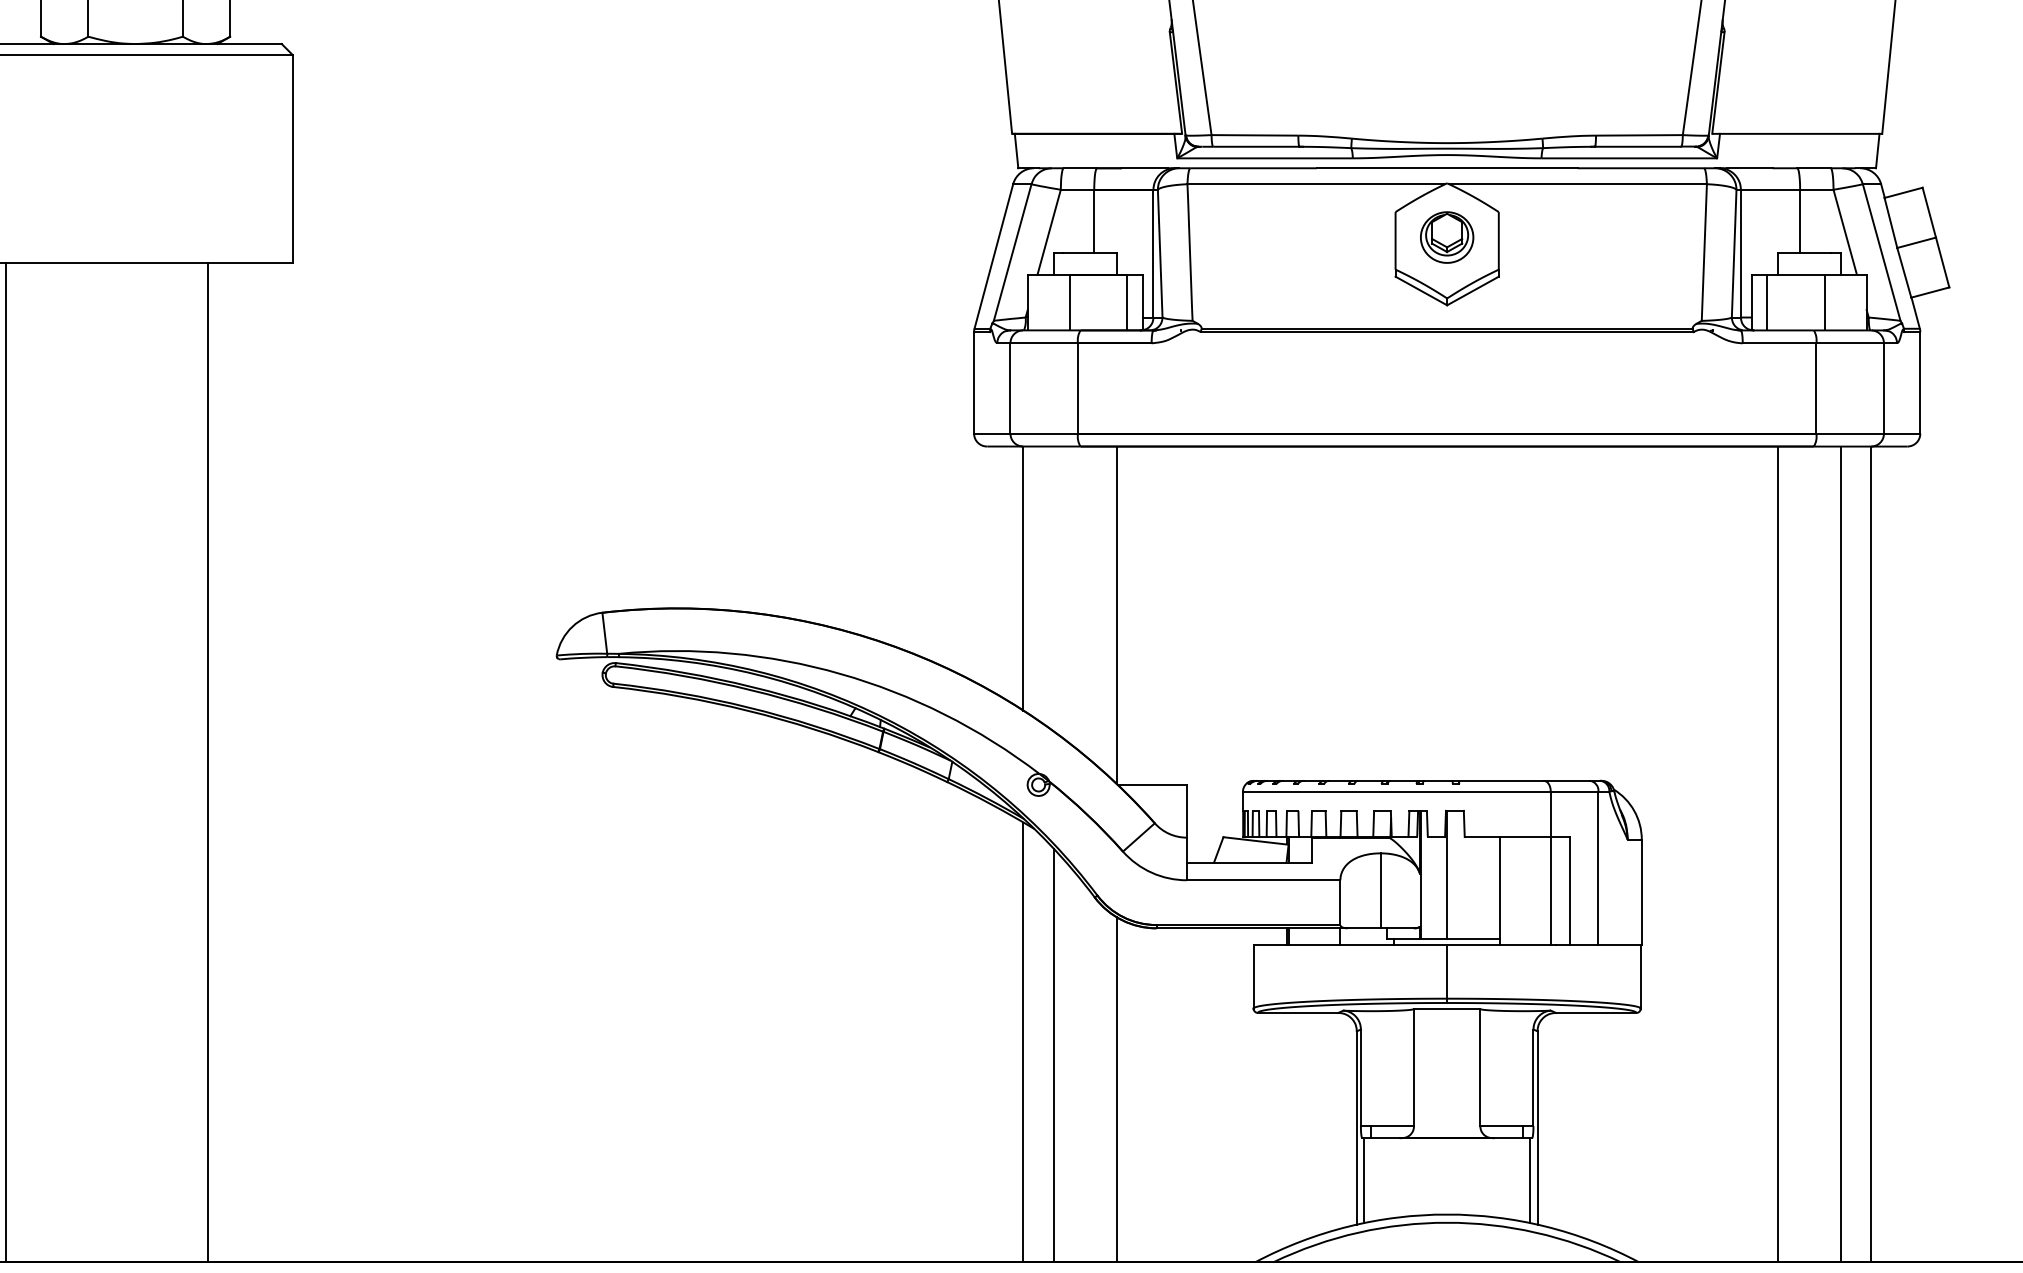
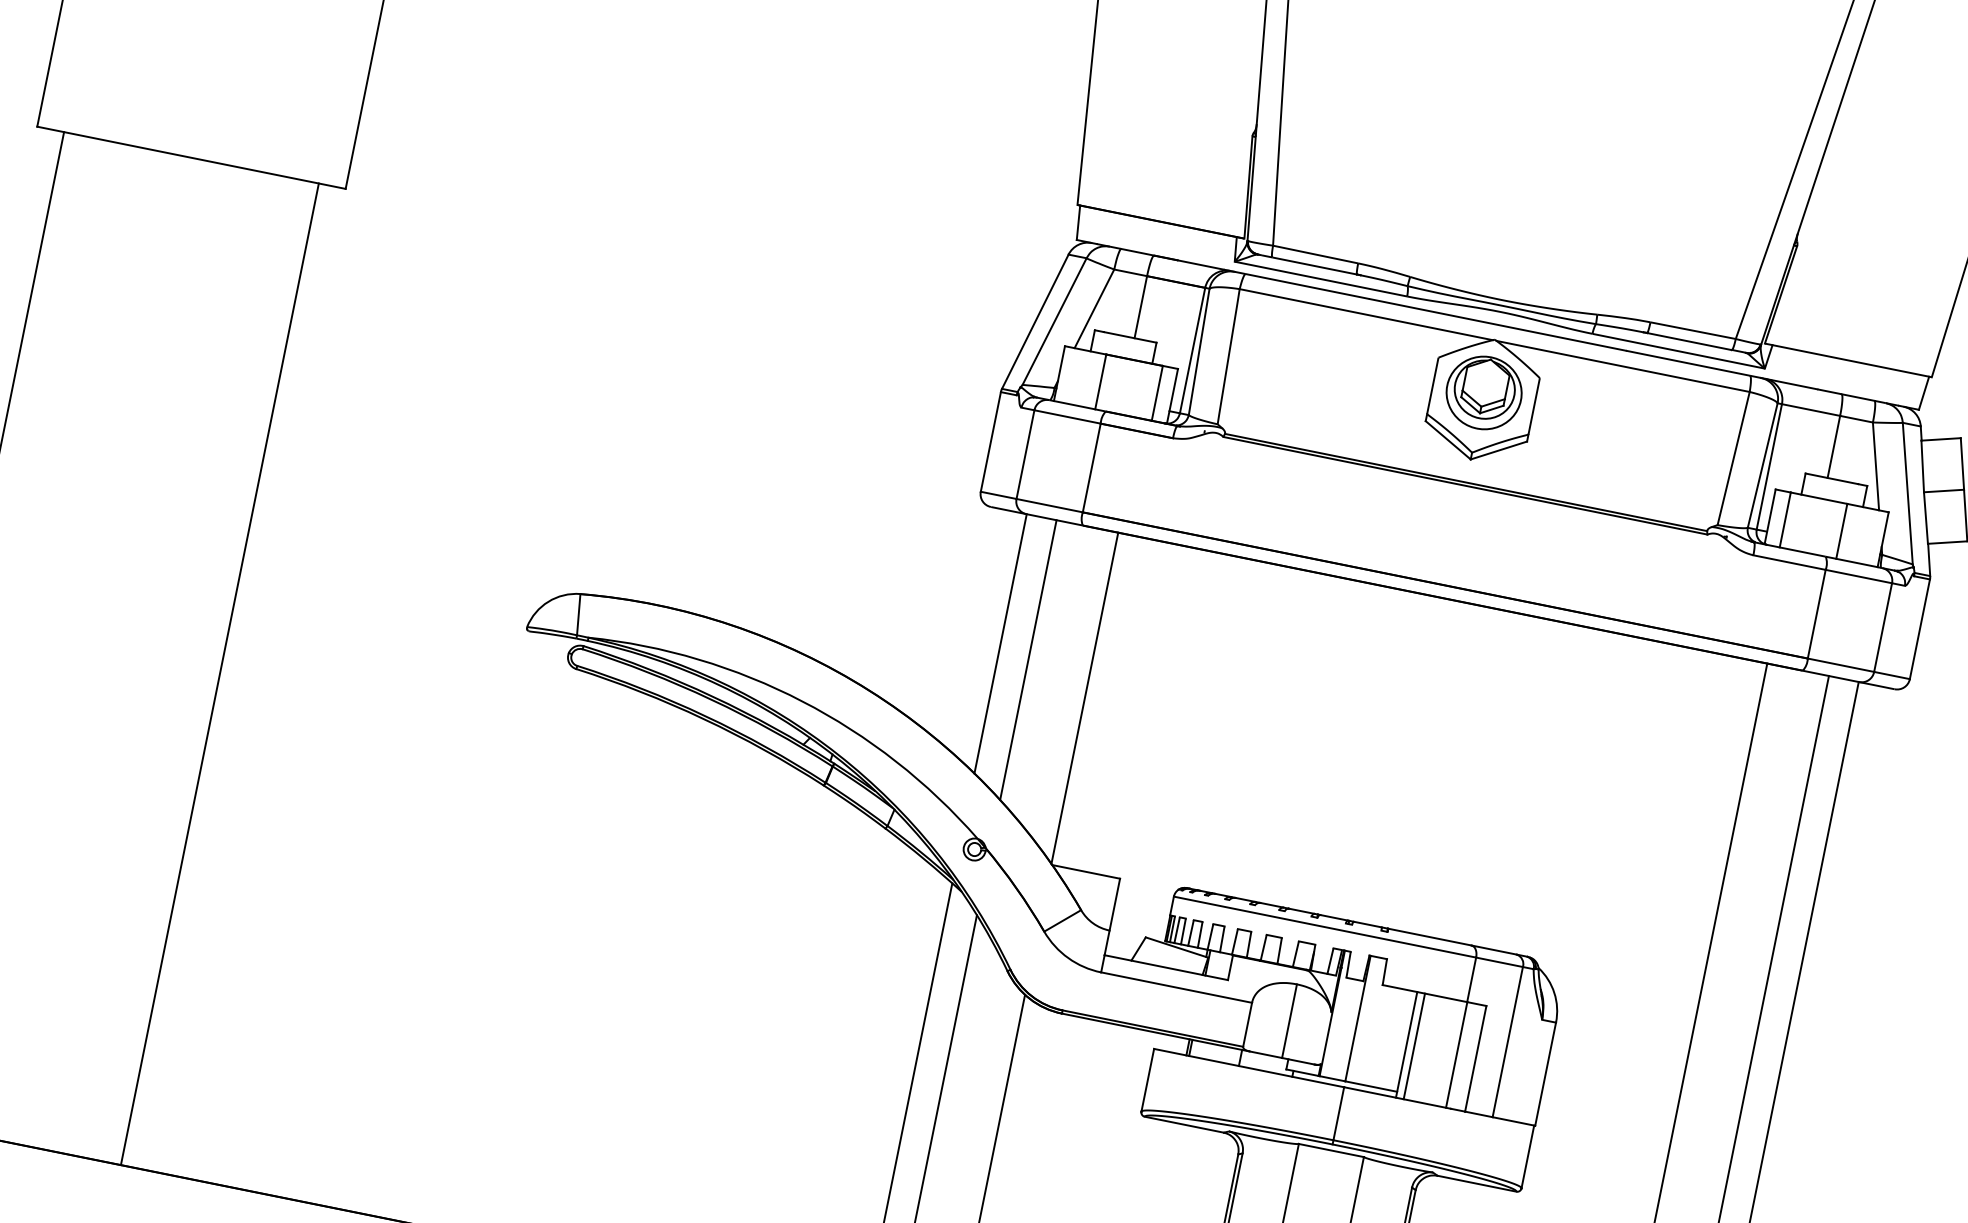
part: (1446, 237) -> (1483, 392), size x1.43
line: (1053, 588) -> (1028, 659), added
line: (208, 762) -> (219, 674), moved
line: (1507, 890) -> (1414, 1045), added

